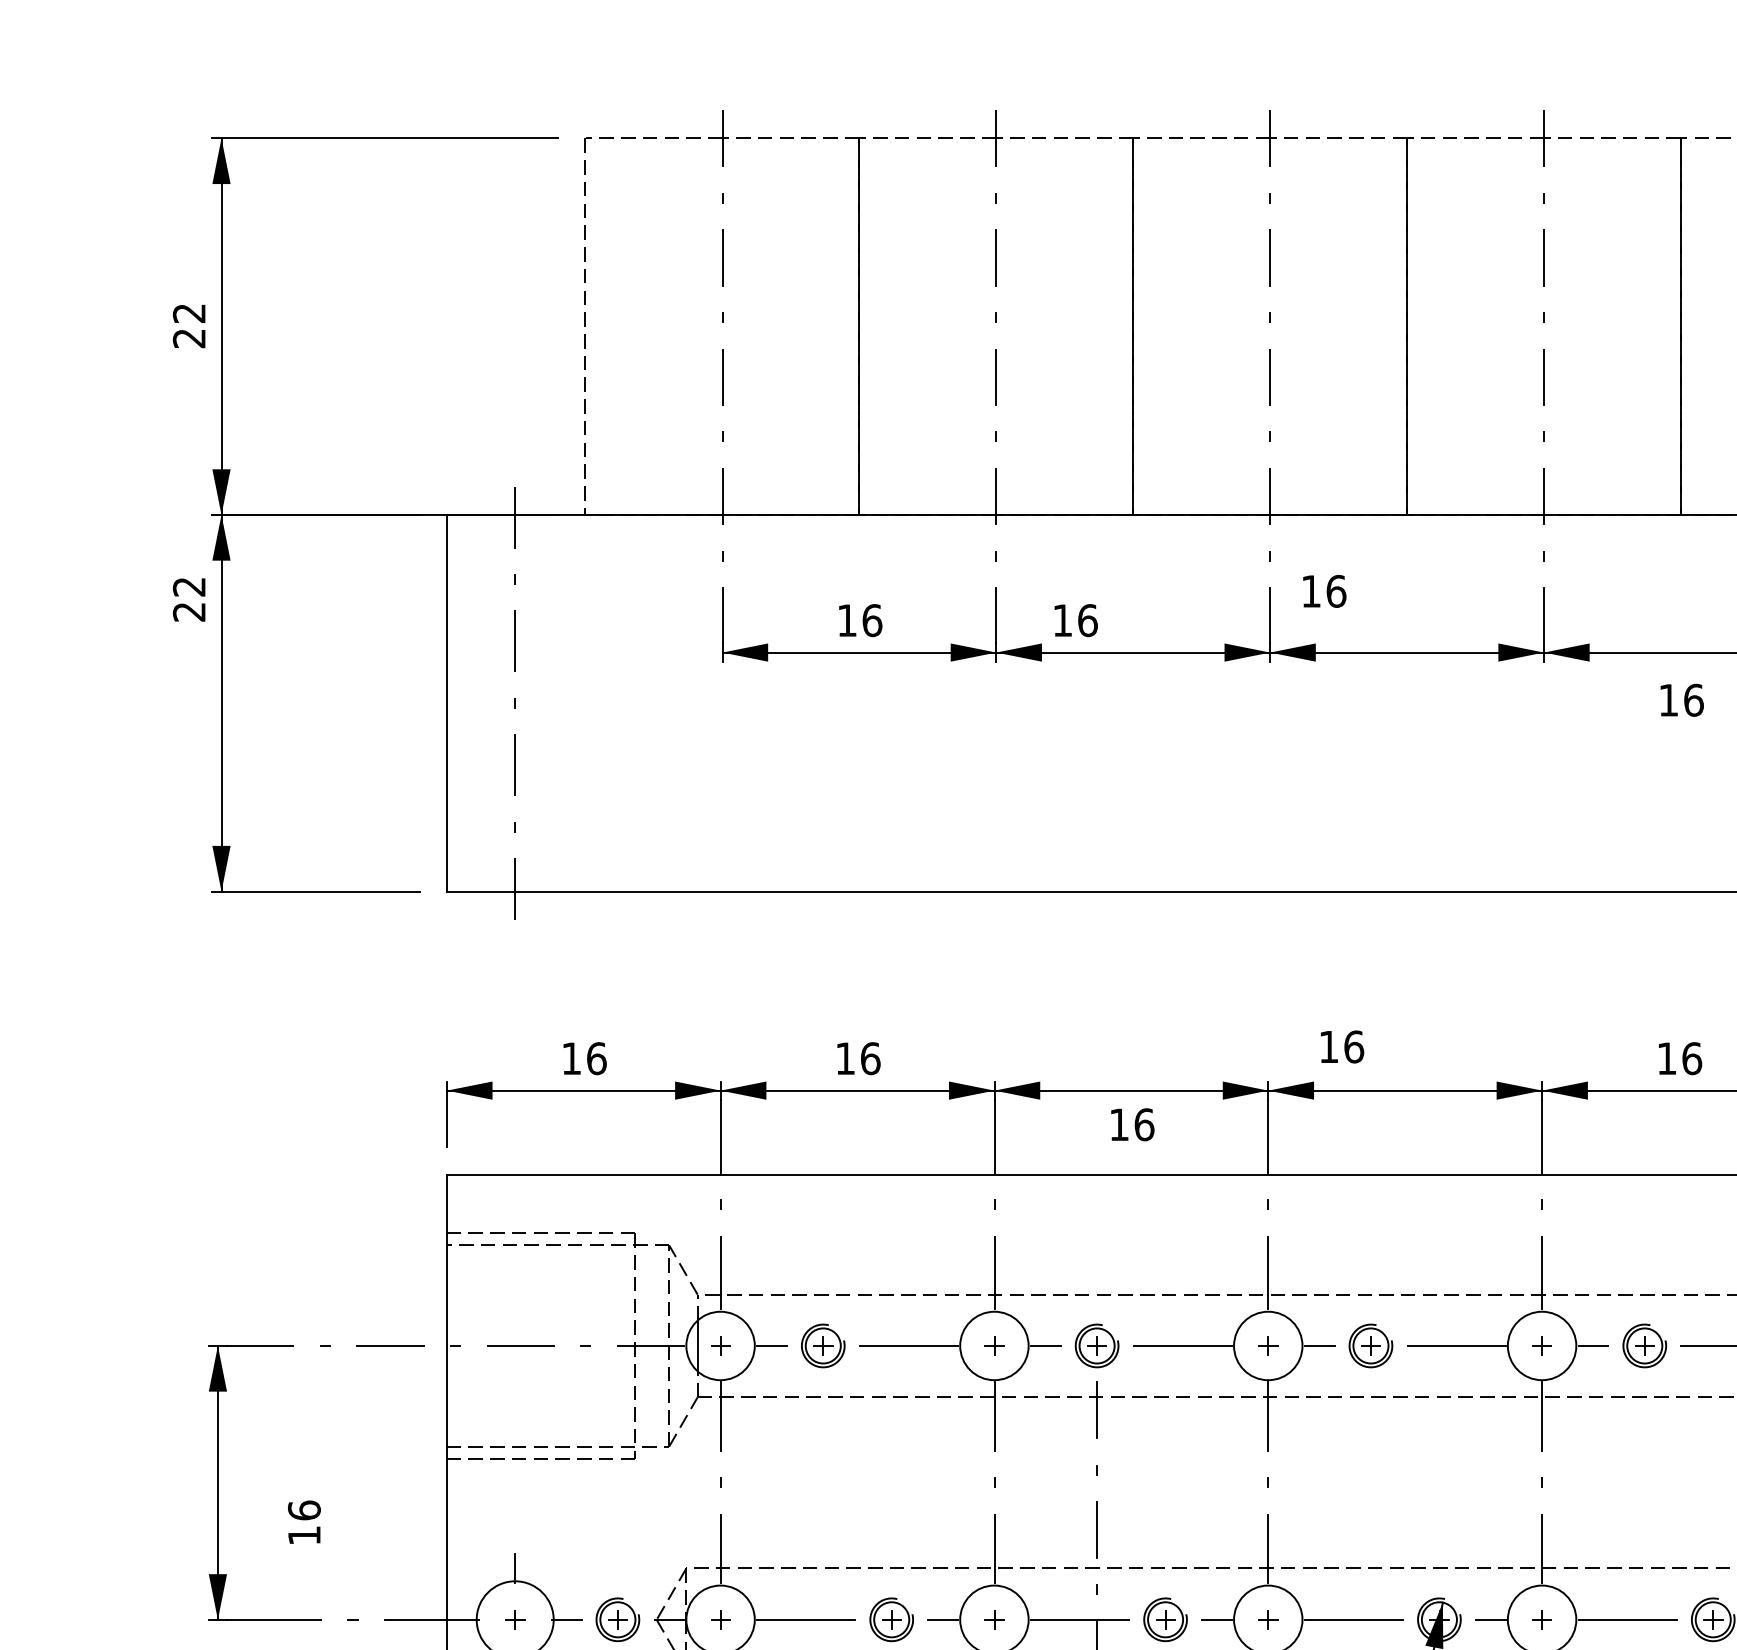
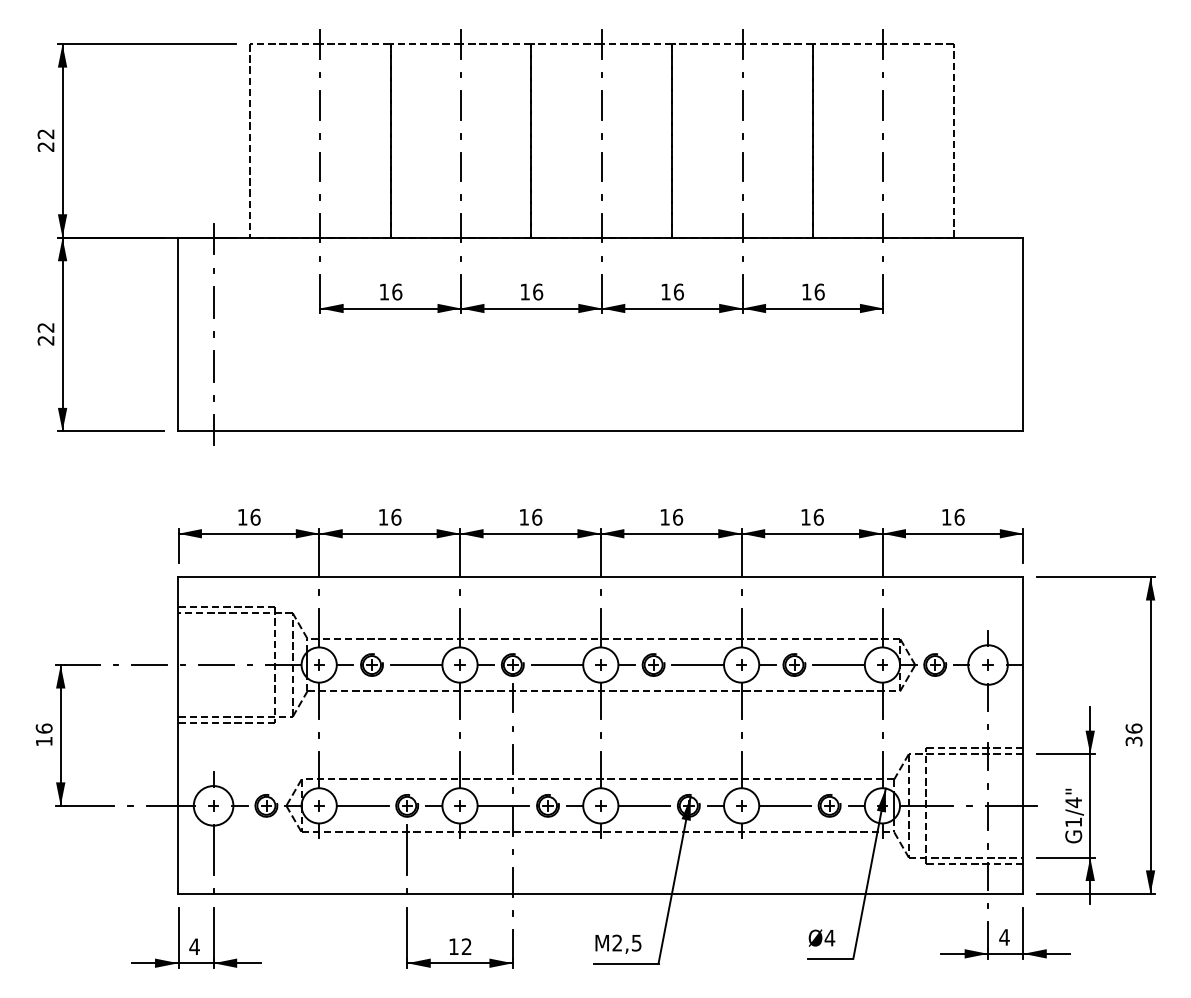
text: (1324, 590) -> (672, 291), moved
text: (188, 600) -> (45, 334), moved
text: (1077, 619) -> (532, 291), moved
text: (1681, 699) -> (813, 291), moved
text: (1343, 1045) -> (672, 516), moved
text: (1133, 1123) -> (531, 516), moved
text: (303, 1521) -> (43, 734), moved

